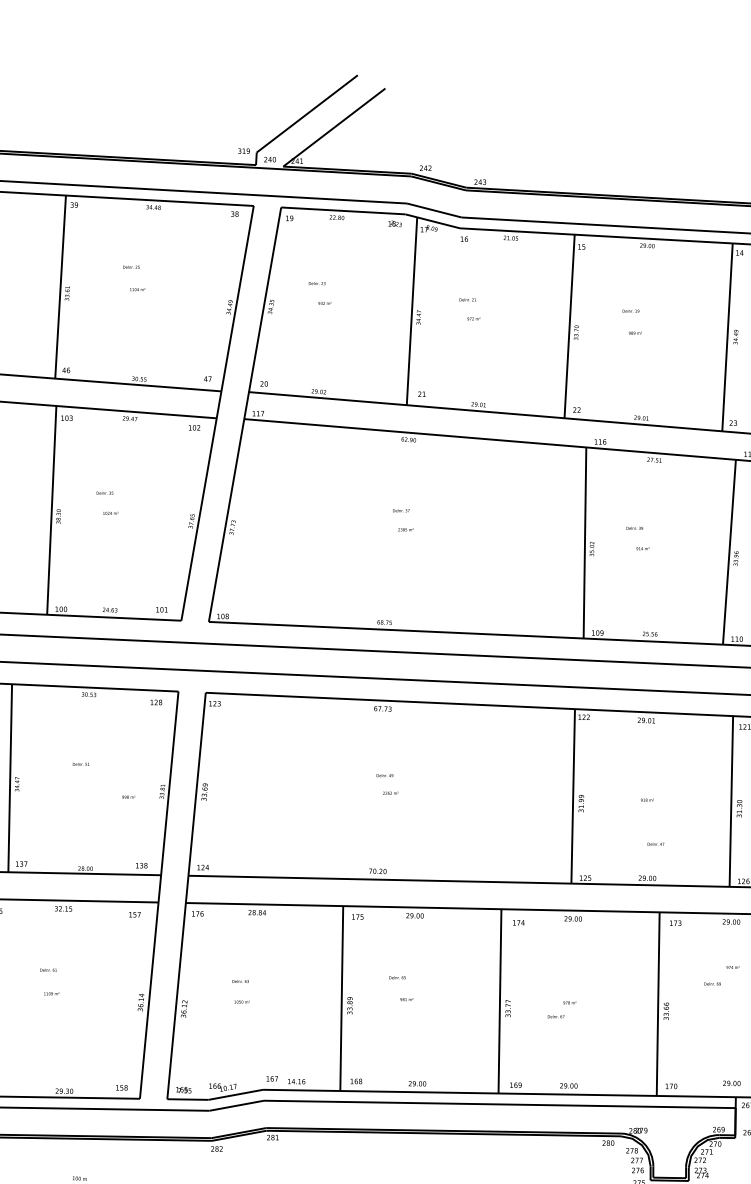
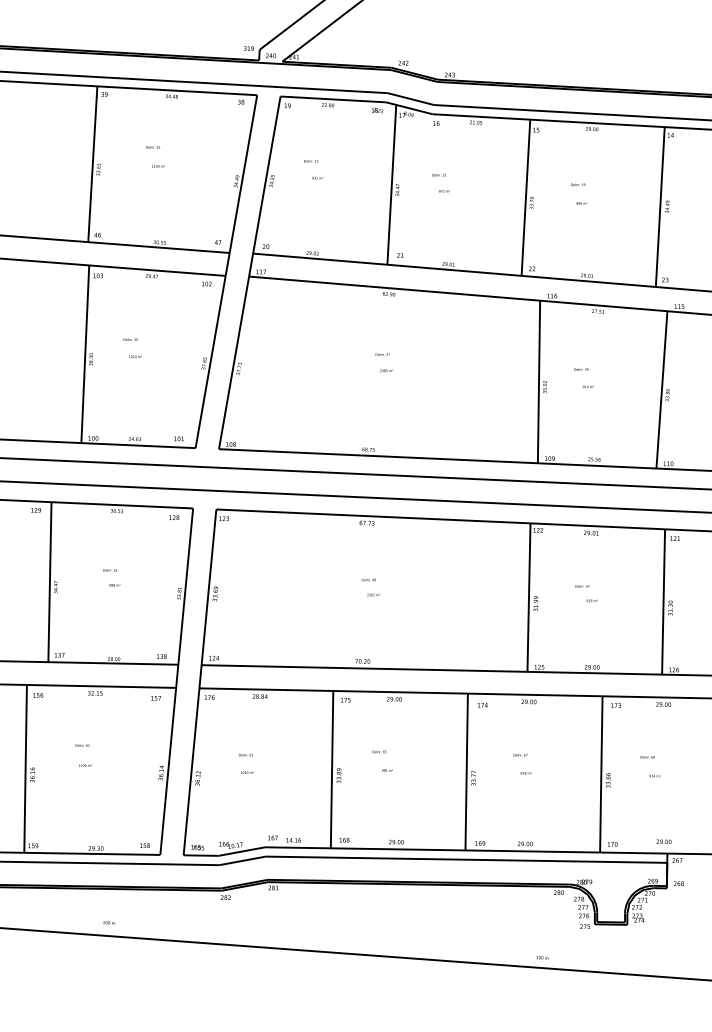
text: (128, 797) -> (114, 585), moved
text: (656, 844) -> (582, 586), moved
text: (732, 967) -> (654, 776), moved
text: (556, 1016) -> (520, 754), moved

